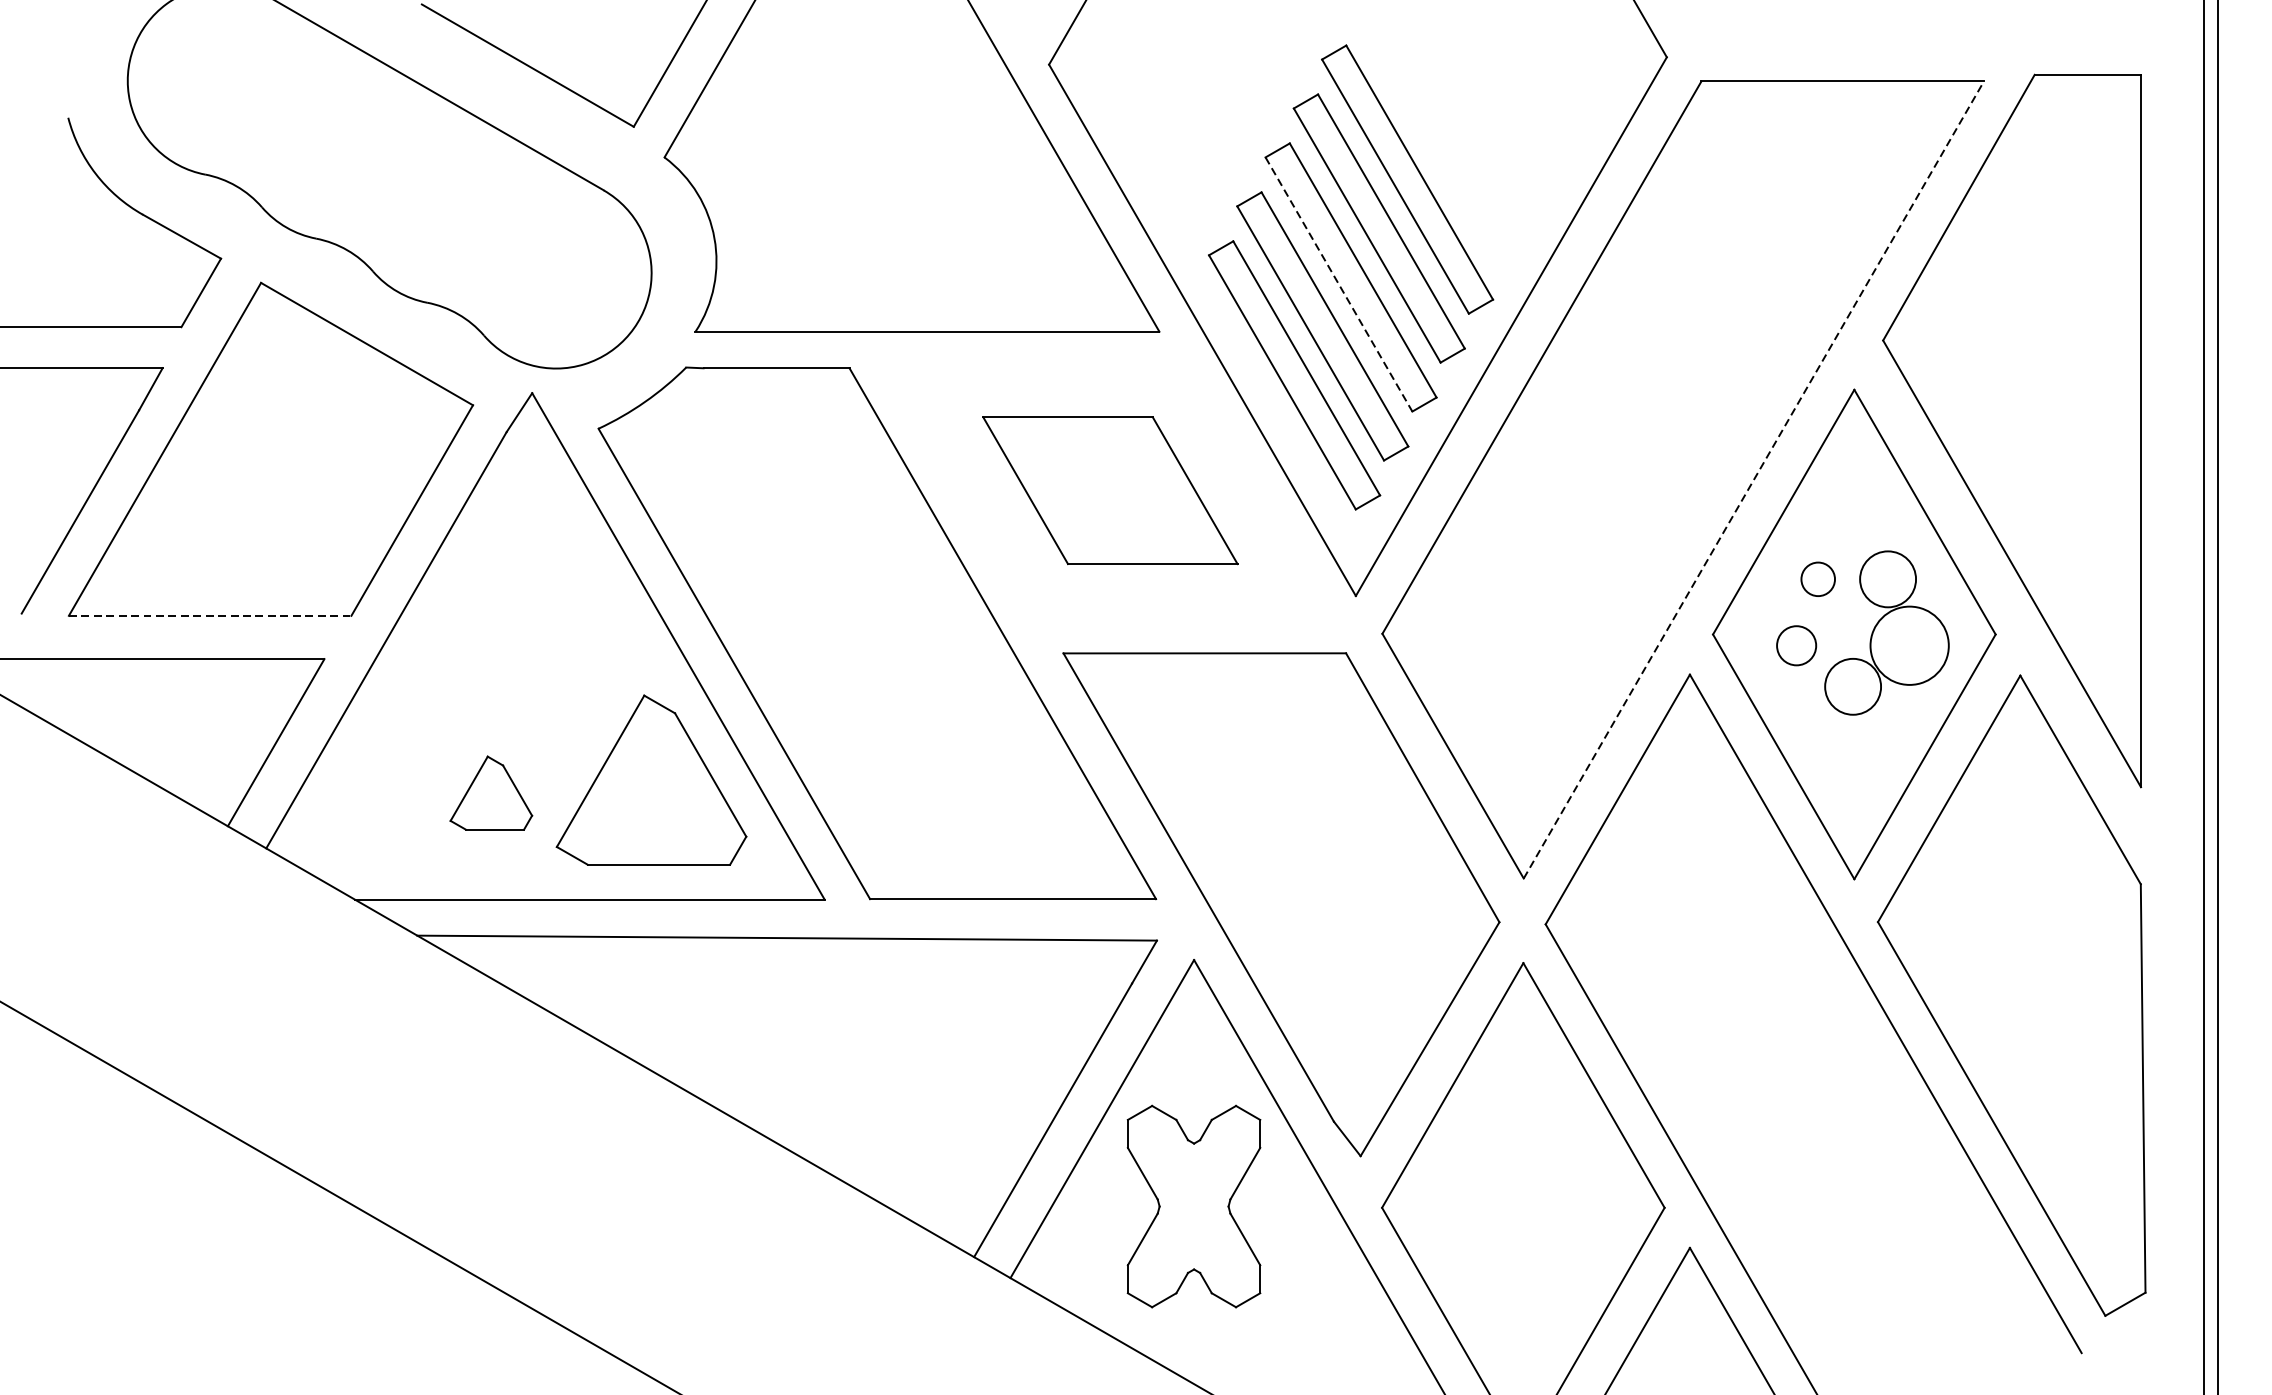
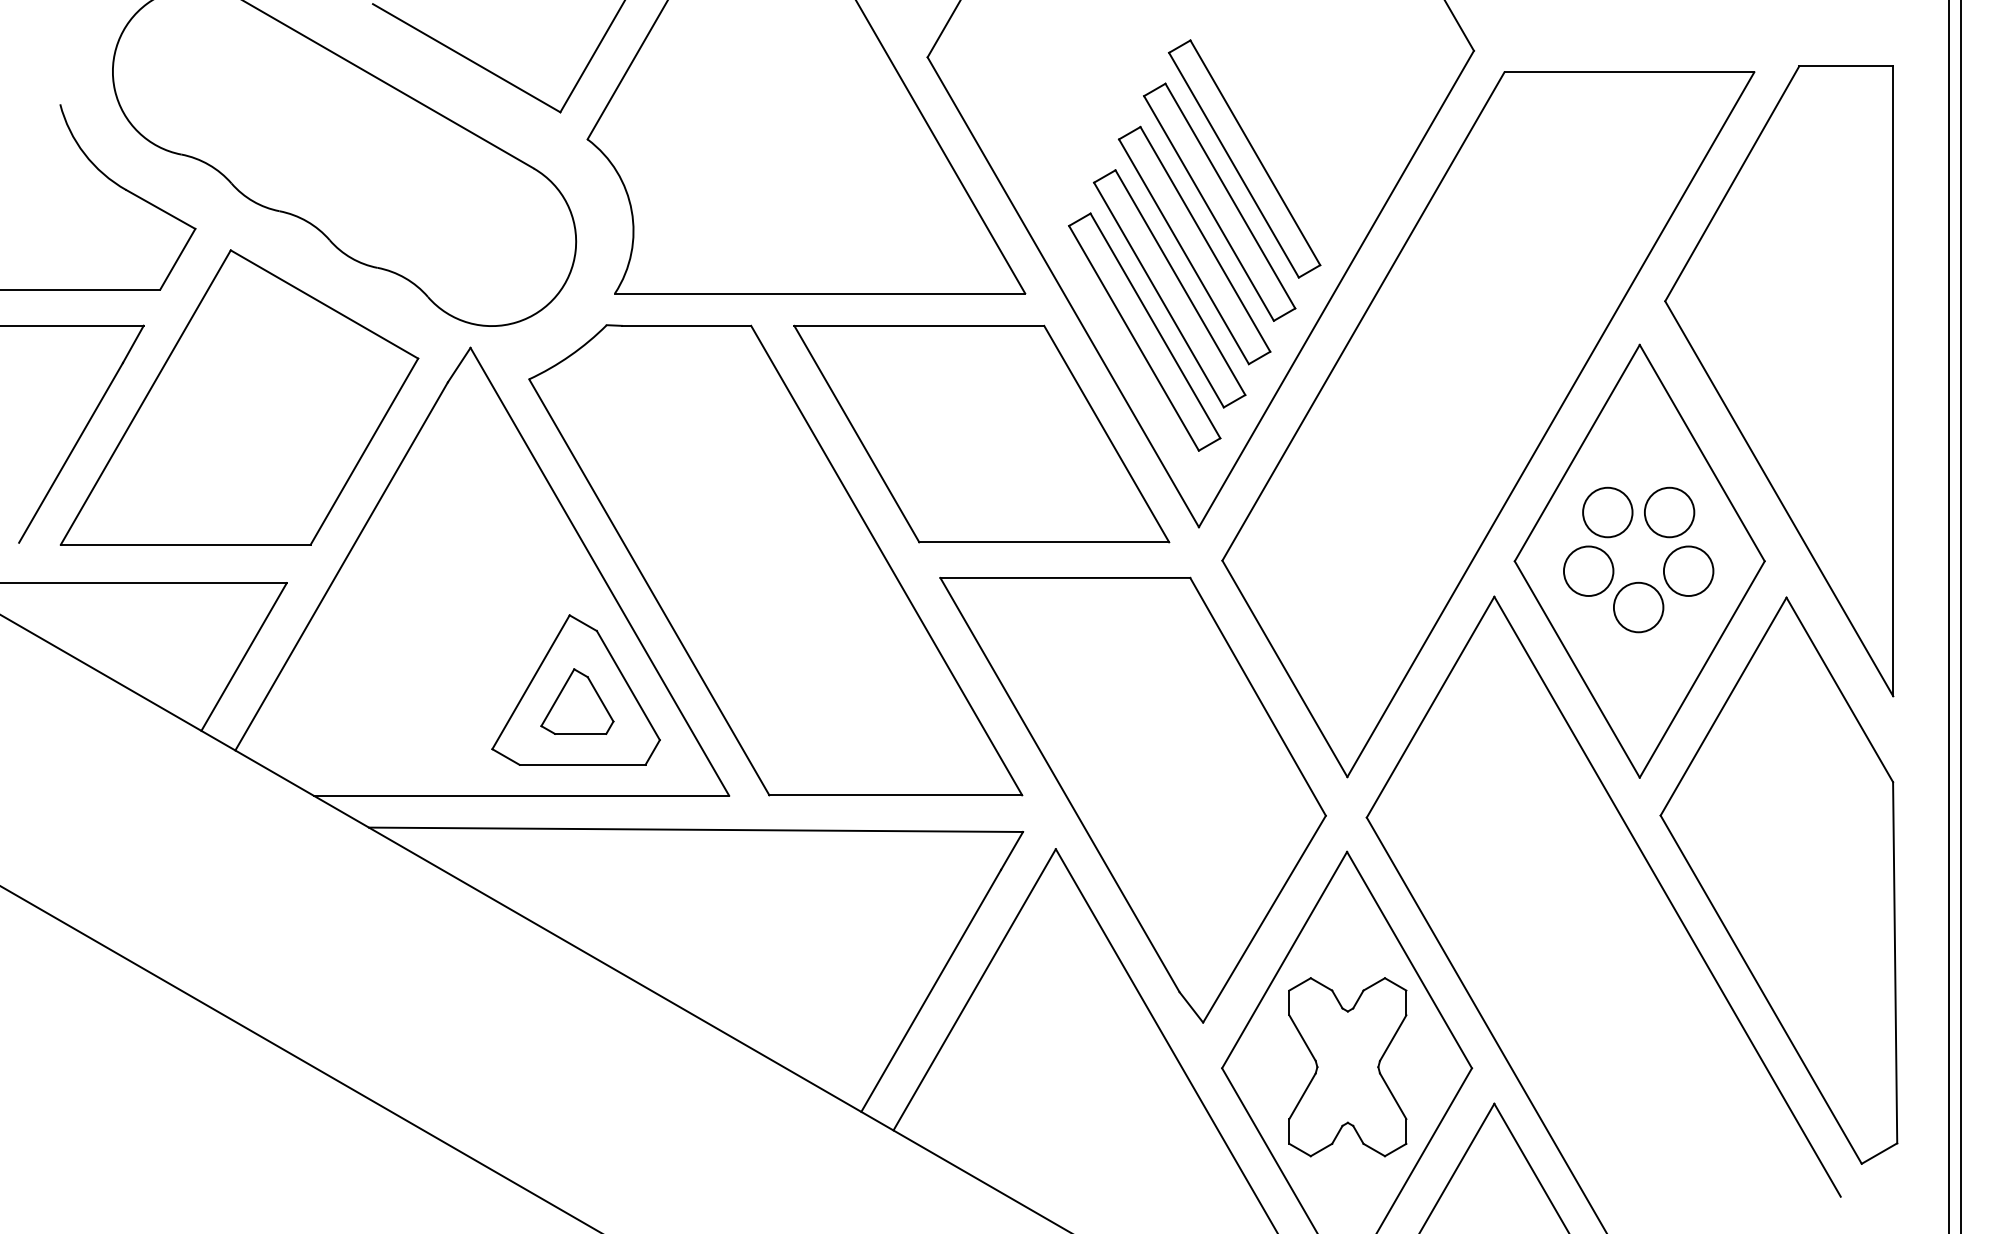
line: (1338, 284) -> (1183, 251), dashed -> solid
line: (1753, 479) -> (1550, 424), dashed -> solid
part: (1109, 489) -> (981, 433), size x1.67
circle: (1817, 579) -> (1607, 512), size x1.67
line: (209, 615) -> (185, 544), dashed -> solid
circle: (1796, 644) -> (1588, 570), size x1.43
circle: (1909, 644) -> (1688, 570), size x0.71
part: (491, 793) -> (577, 701), moved
part: (1193, 1206) -> (1347, 1067), moved

